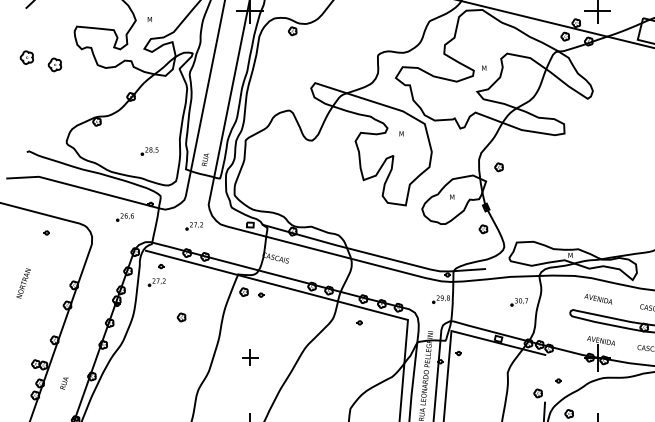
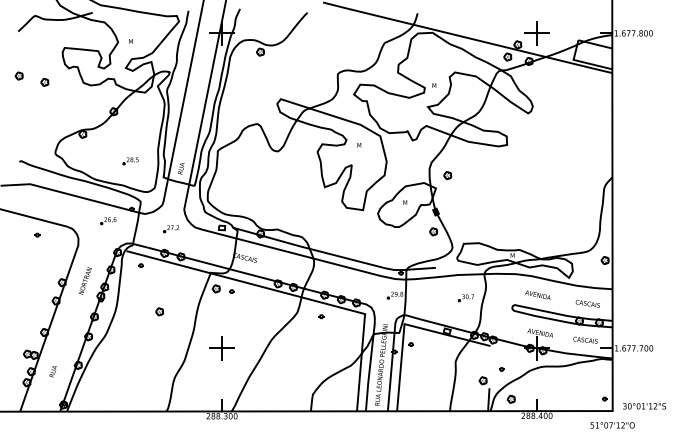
part: (26, 57) -> (18, 75), size x0.62
part: (54, 63) -> (44, 81), size x0.62
text: (23, 282) -> (85, 280), moved
part: (157, 282) -> (137, 280), removed
part: (249, 357) -> (221, 348), size x1.67

